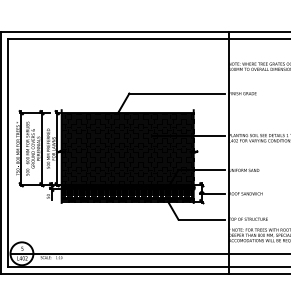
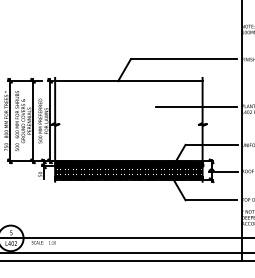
hatch: (127, 148) -> (128, 120), removed

